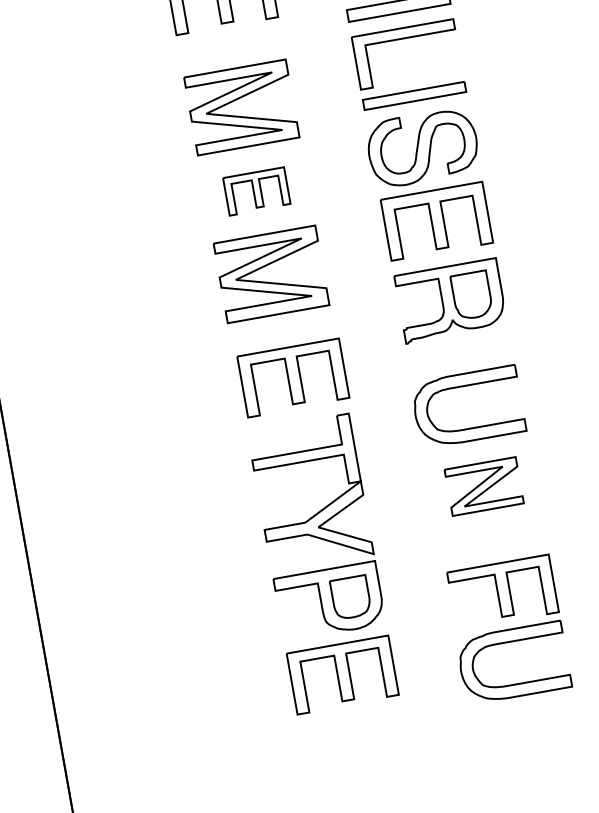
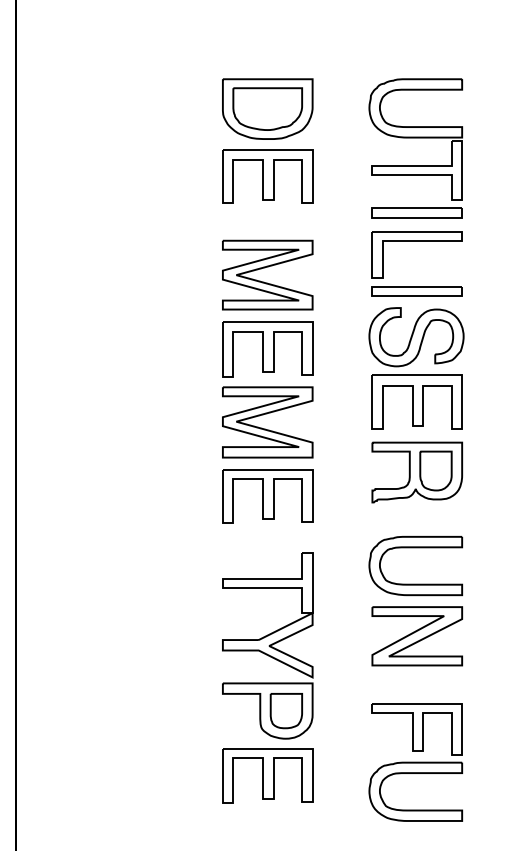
part: (256, 191) -> (267, 349), size x1.67
part: (293, 378) -> (267, 496), moved
part: (484, 486) -> (417, 636), size x1.43

